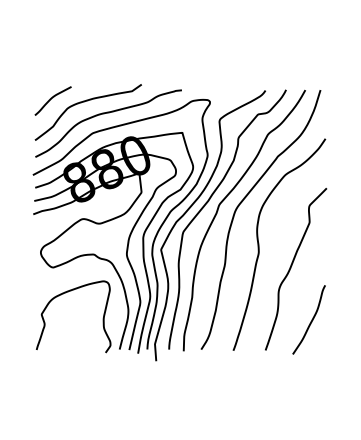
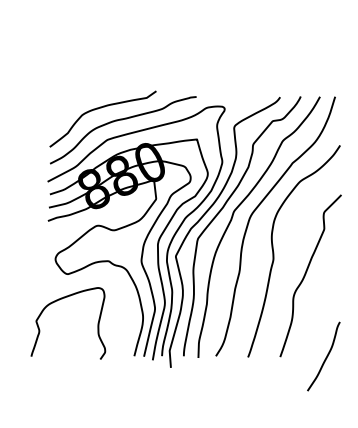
curve: (51, 99) -> (66, 106), removed
curve: (63, 294) -> (58, 301), moved
curve: (310, 321) -> (325, 358), moved

